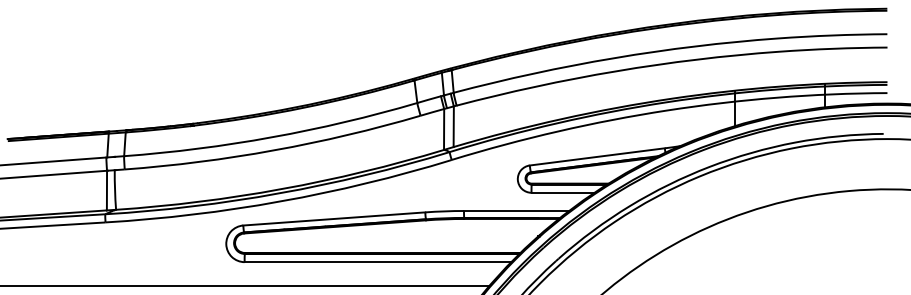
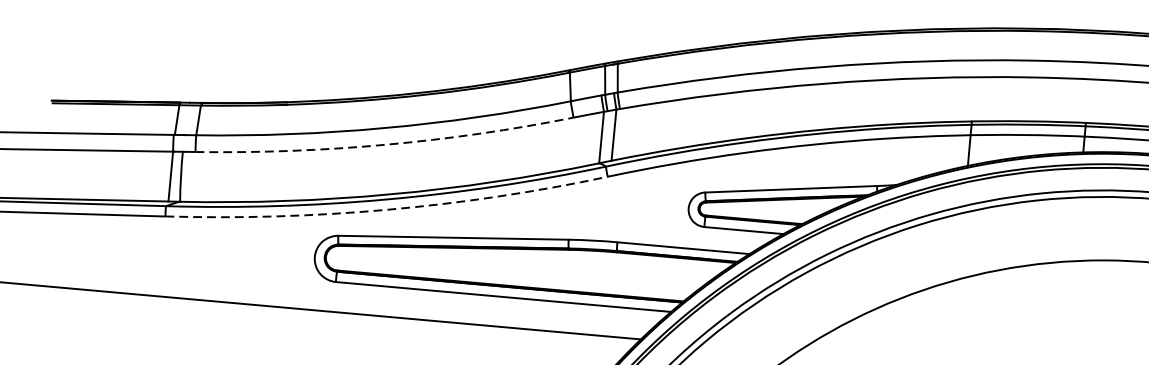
arc: (274, 150) -> (385, 144), solid -> dashed
arc: (280, 201) -> (387, 209), solid -> dashed

